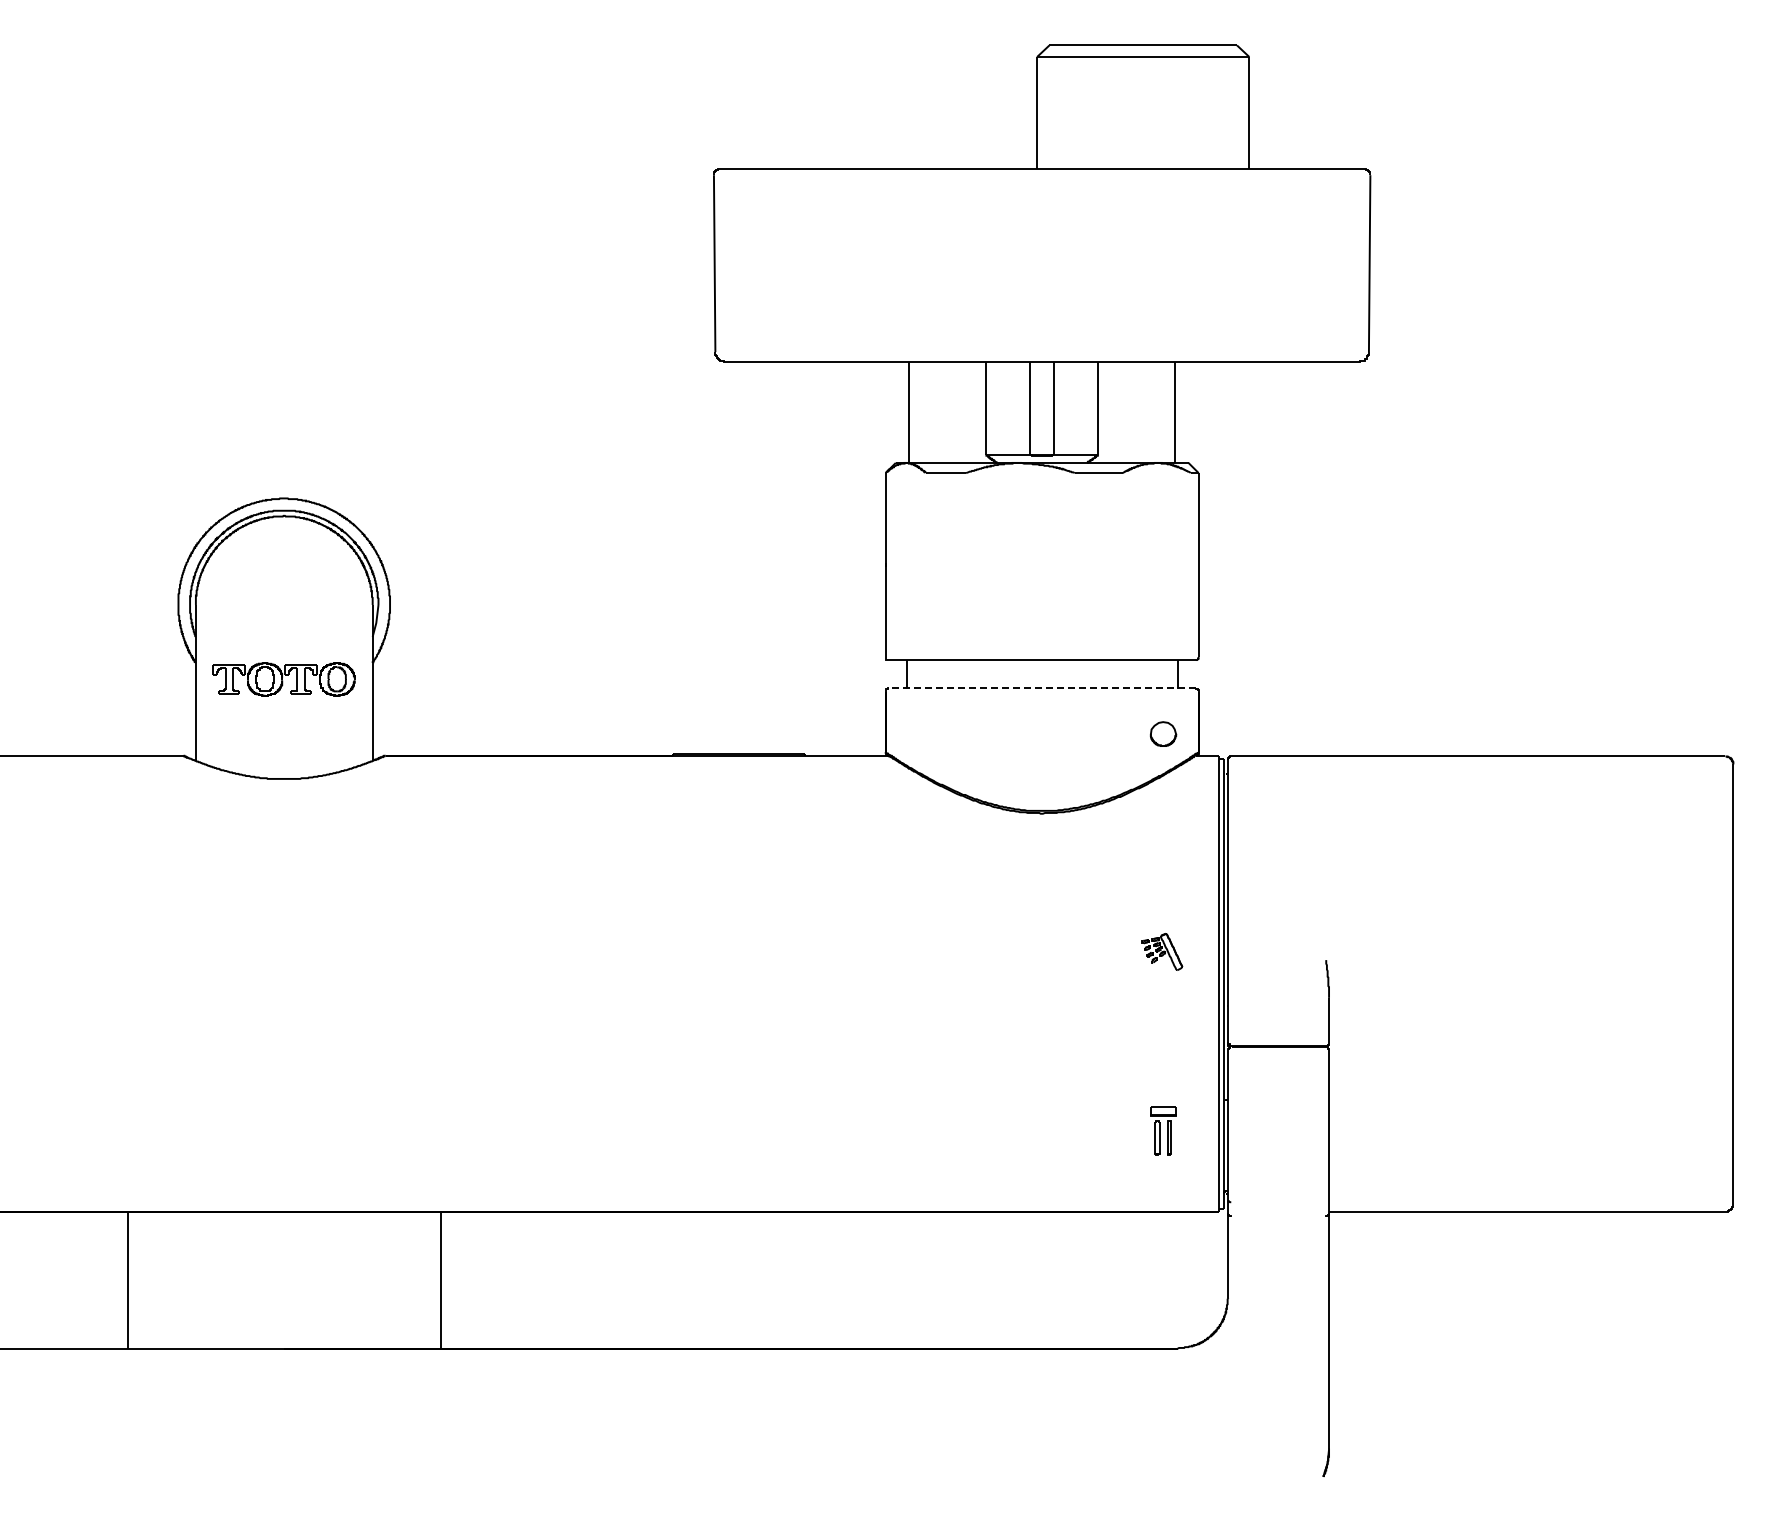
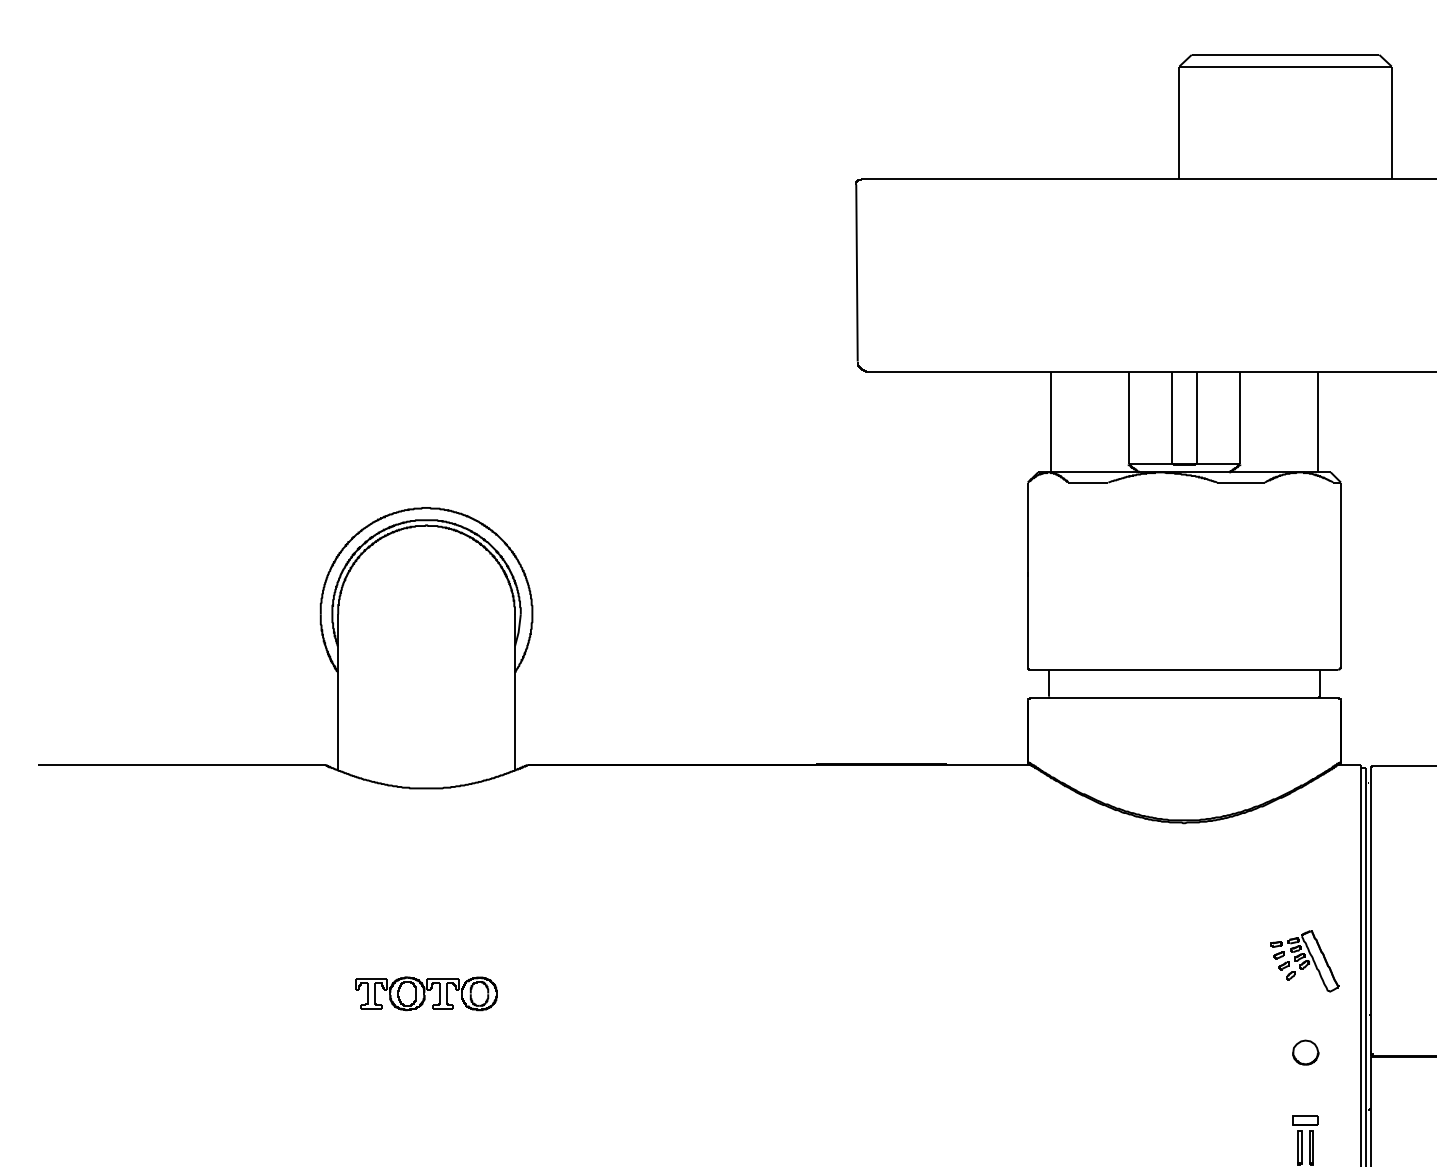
part: (283, 679) -> (425, 993), moved
line: (1042, 688) -> (1184, 697), dashed -> solid
part: (1163, 733) -> (1305, 1051), moved
part: (1162, 951) -> (1304, 960), size x1.67

